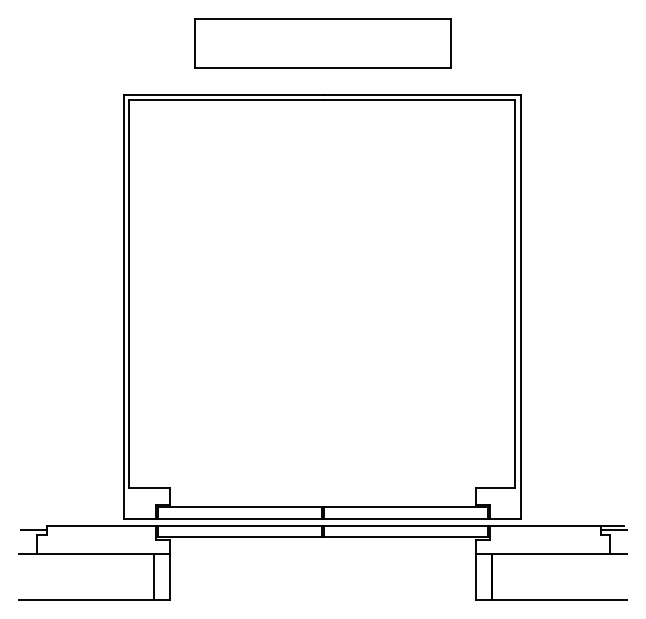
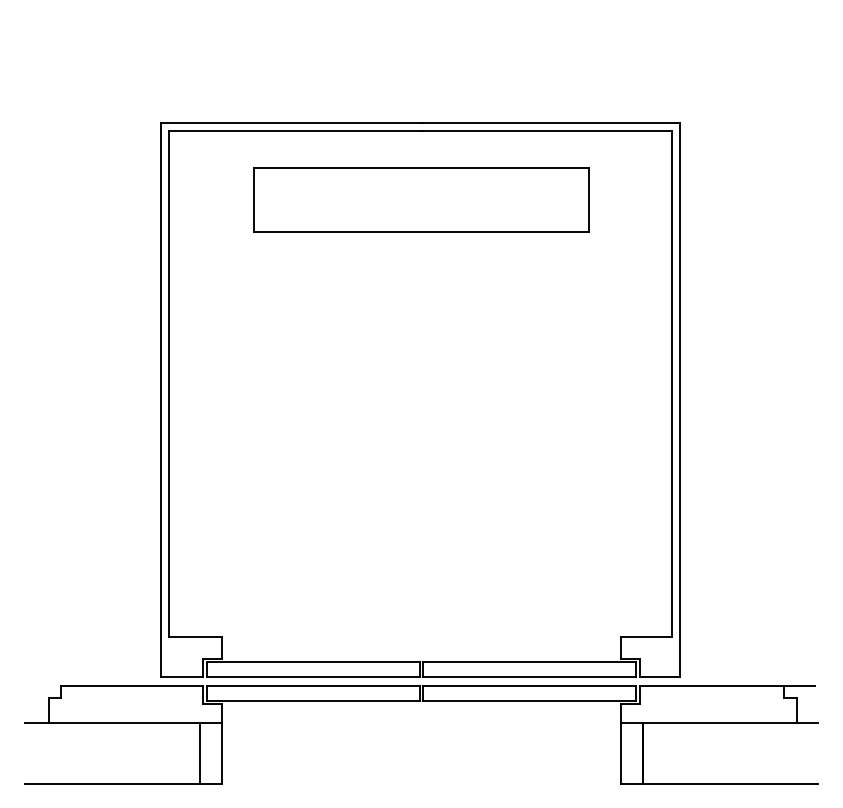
part: (322, 43) -> (420, 200), moved
line: (33, 530) -> (43, 692), removed
line: (613, 530) -> (800, 692), removed

